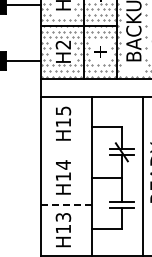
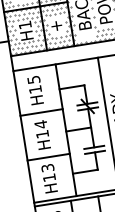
text: (62, 44) -> (24, 24), H2 -> H1
line: (65, 150) -> (40, 112), added
line: (66, 204) -> (48, 156), dashed -> solid

